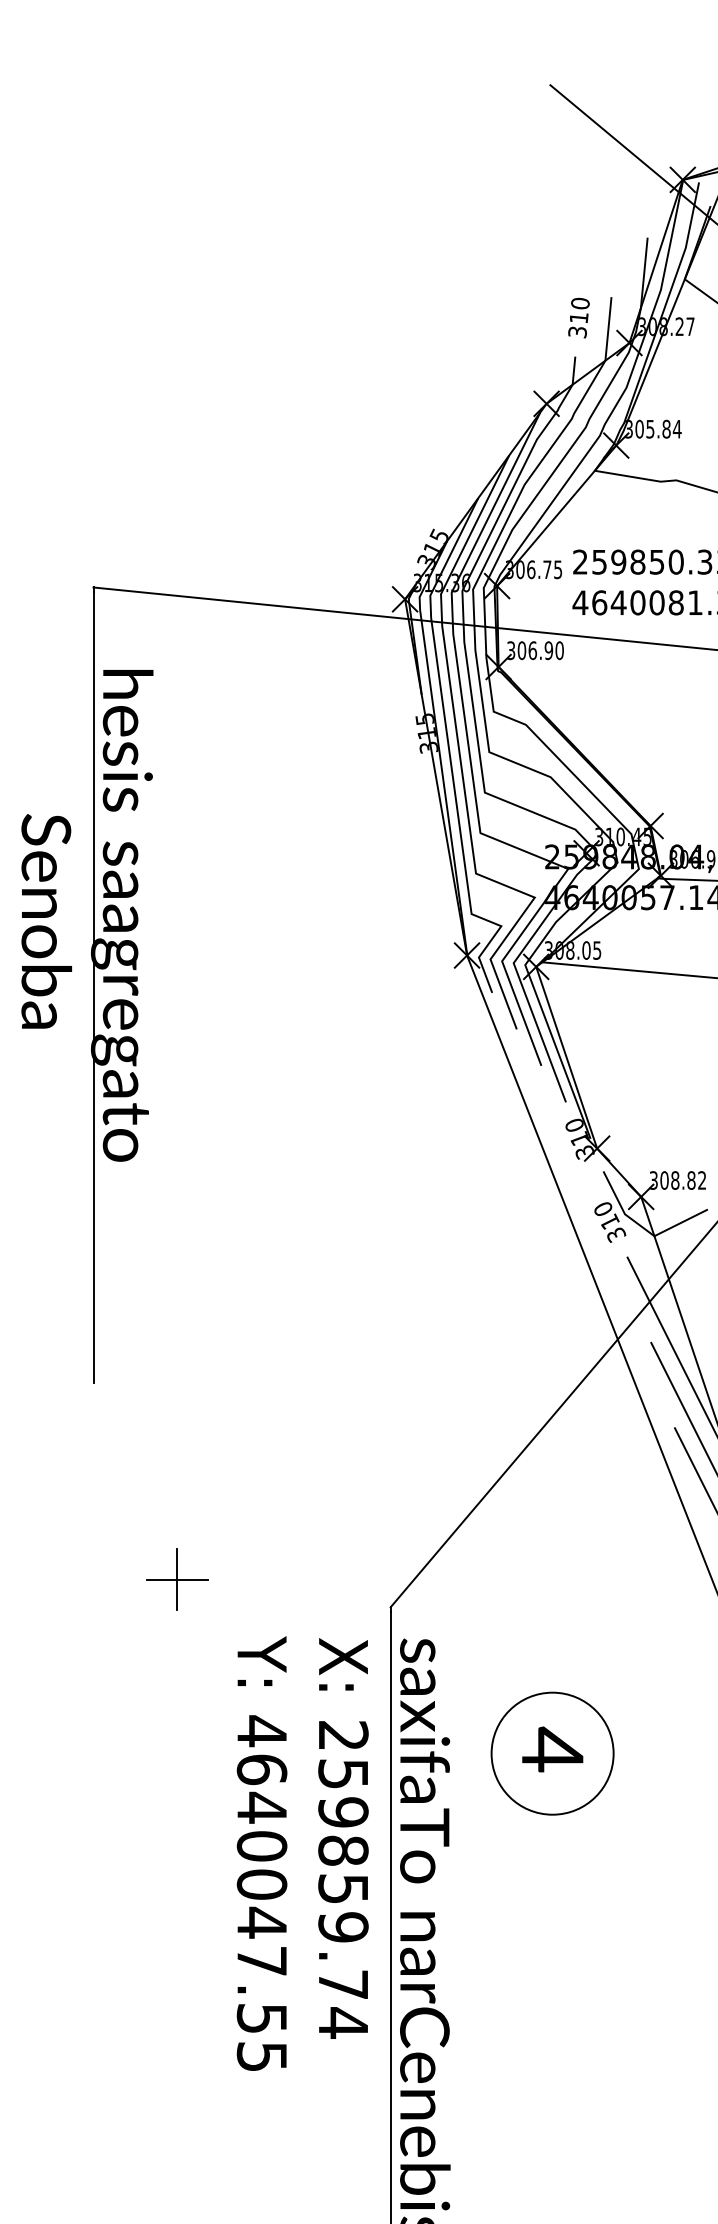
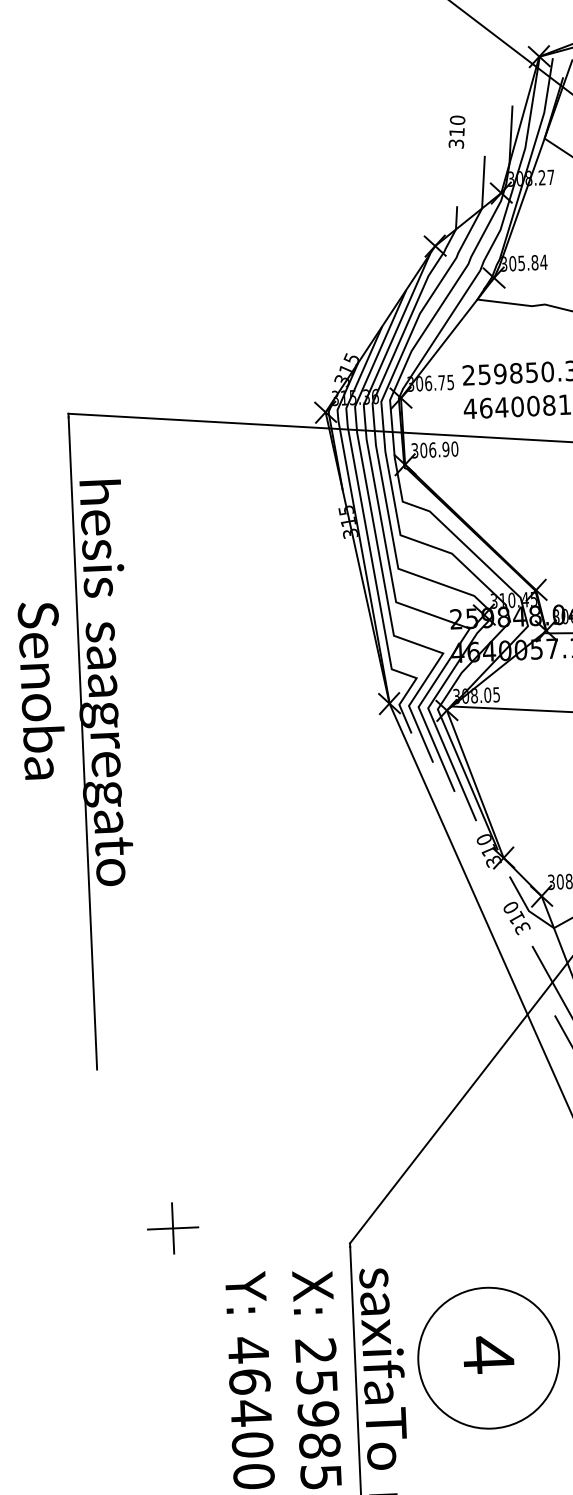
text: (578, 317) -> (456, 131), moved
circle: (552, 1753) -> (488, 1358), size x1.4

